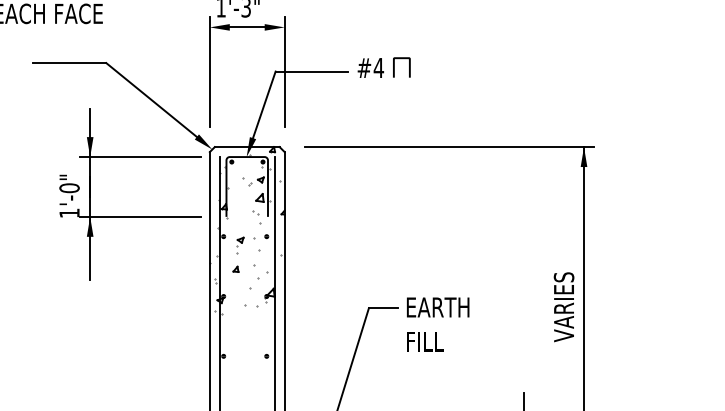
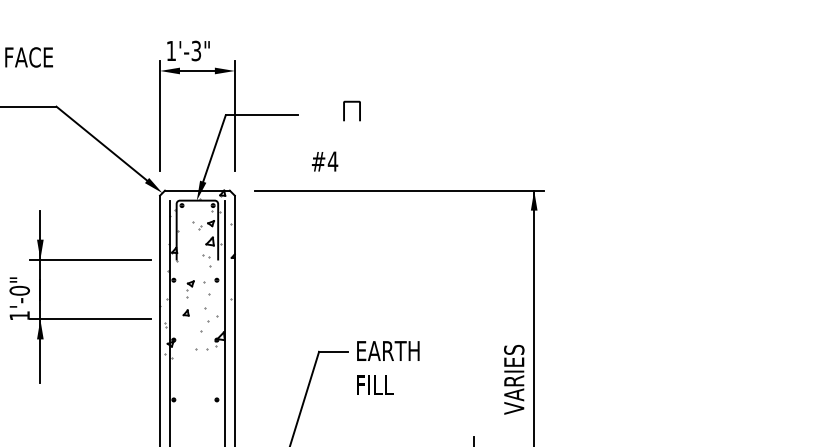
text: (370, 67) -> (324, 161), moved
part: (130, 215) -> (80, 318), moved
text: (564, 306) -> (514, 379), moved

